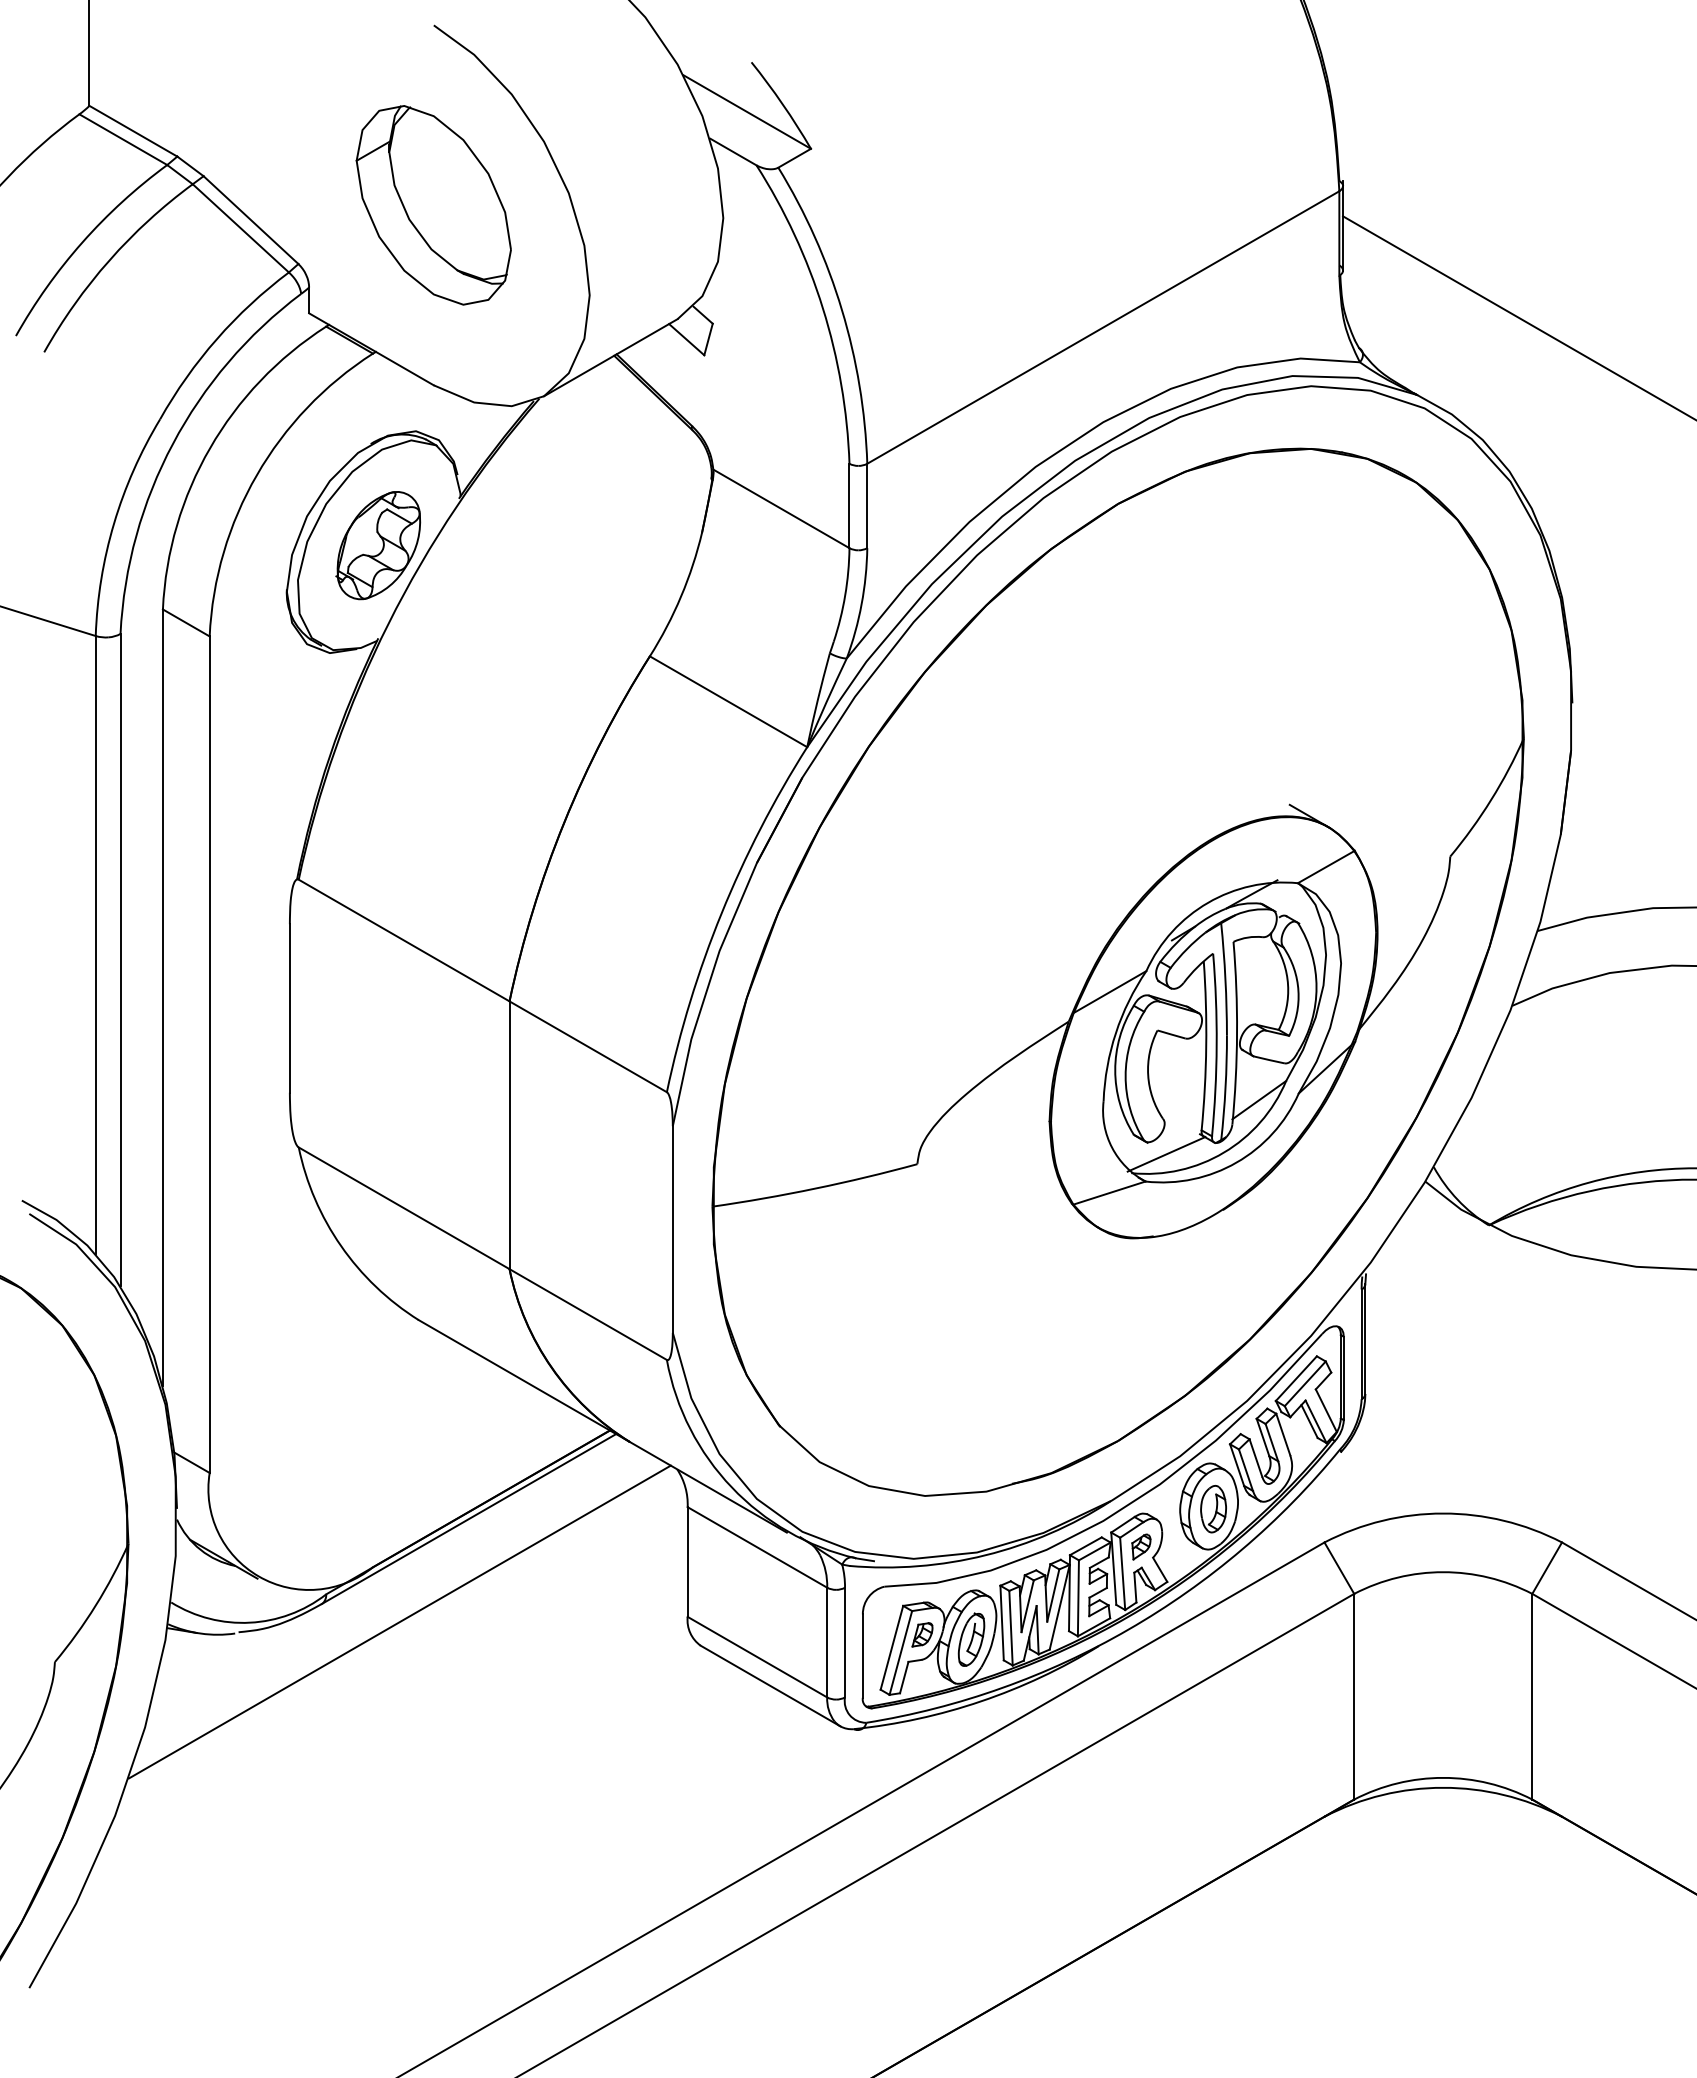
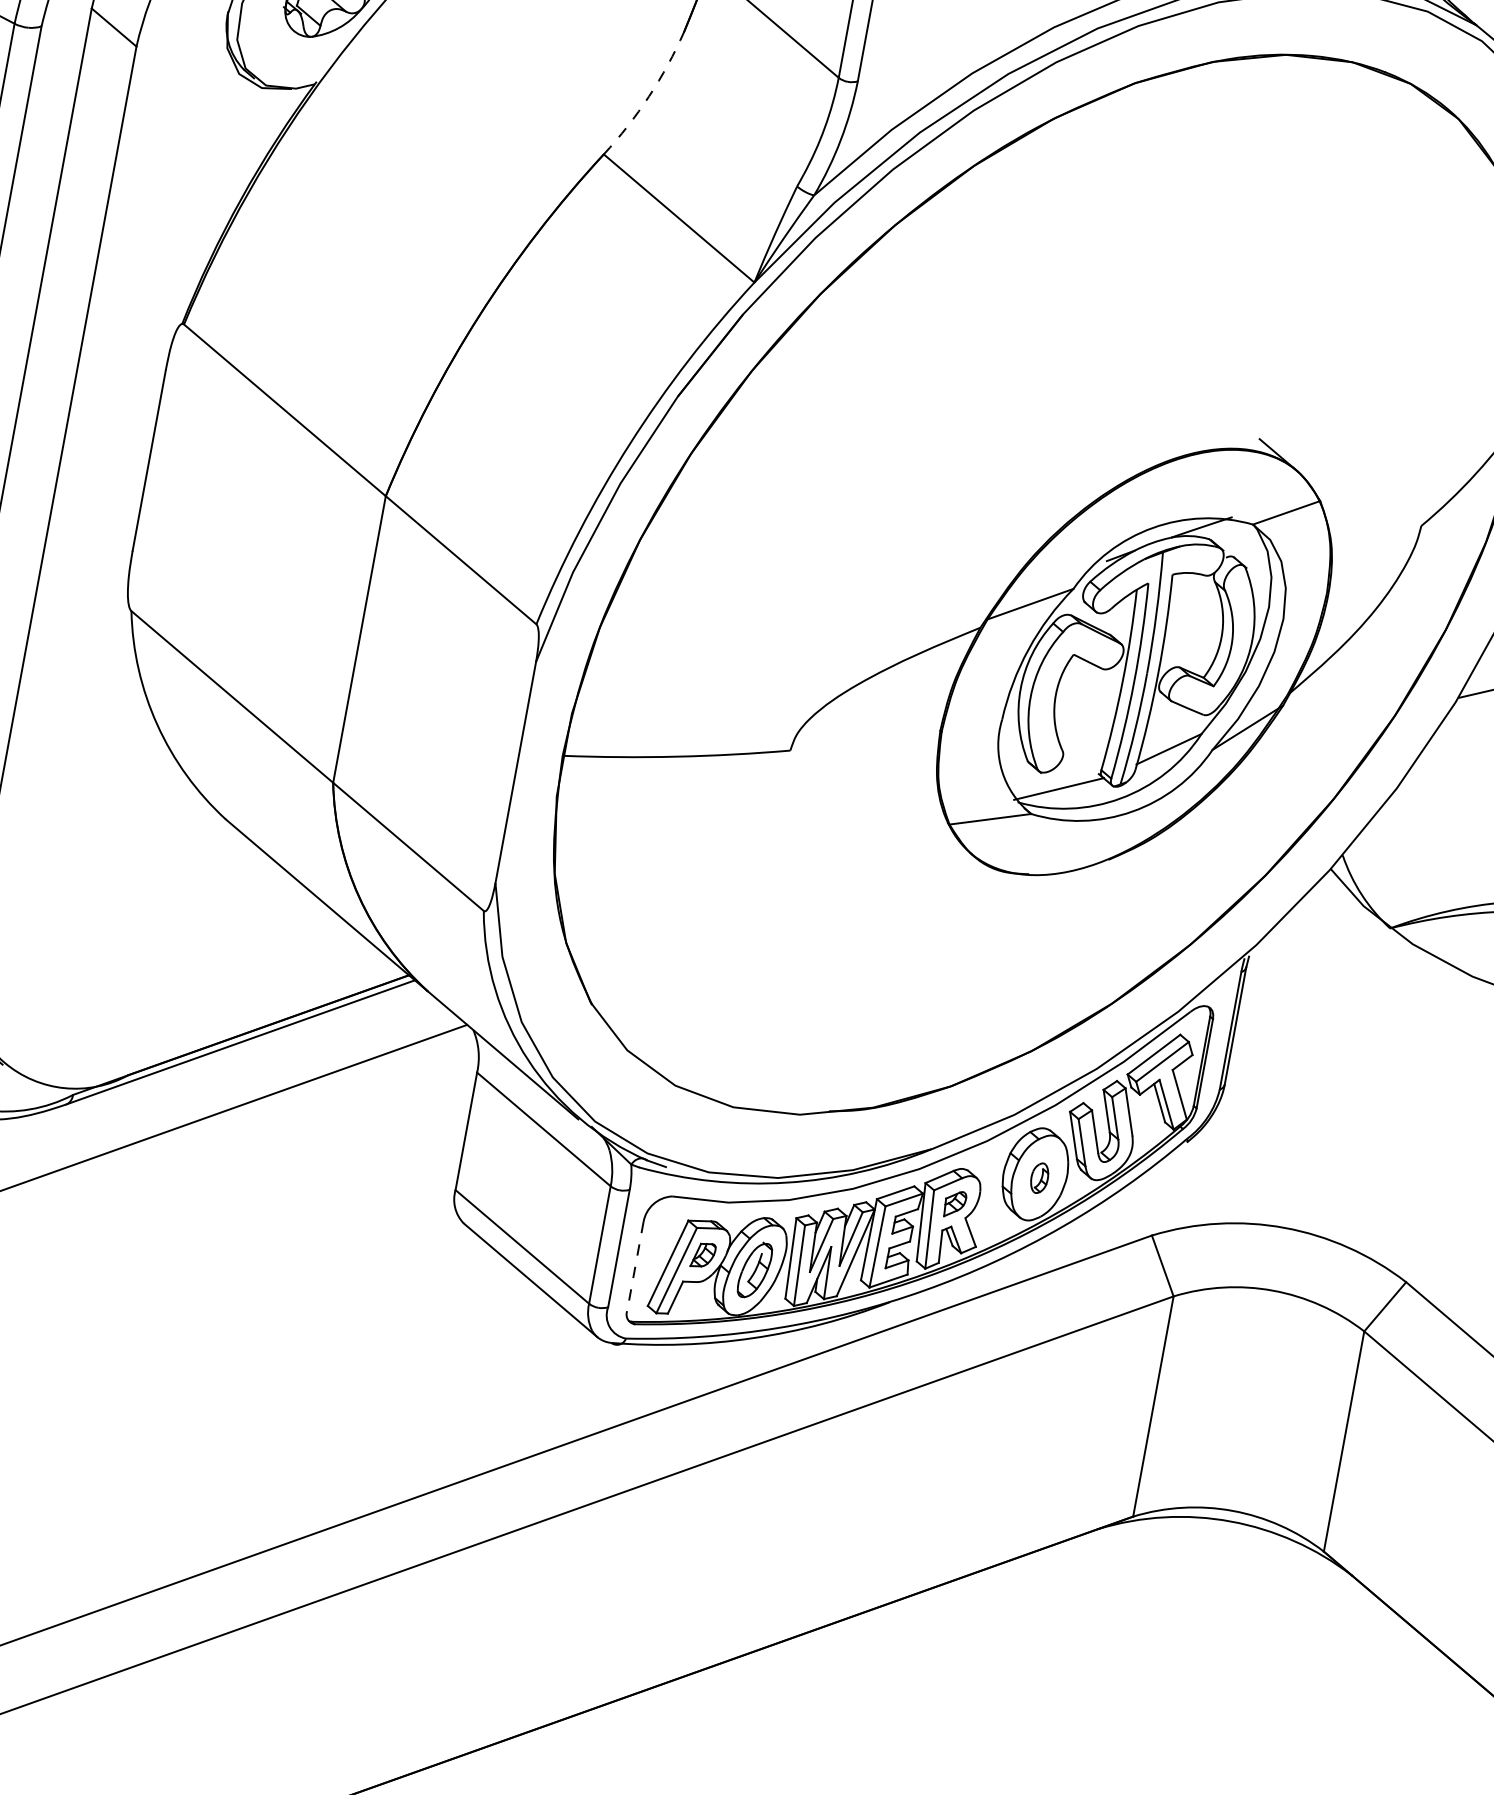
arc: (681, 596) -> (649, 96), solid -> dashed
part: (1213, 1509) -> (1039, 1178), size x0.6
line: (862, 1656) -> (634, 1266), solid -> dashed

